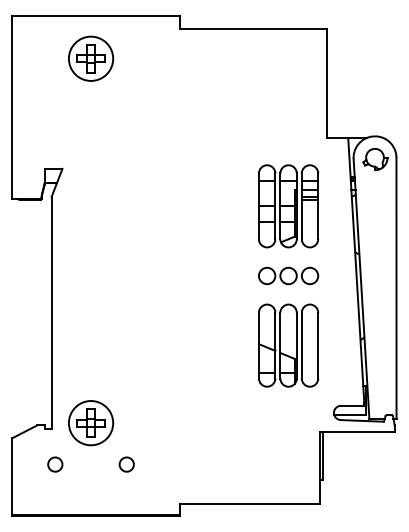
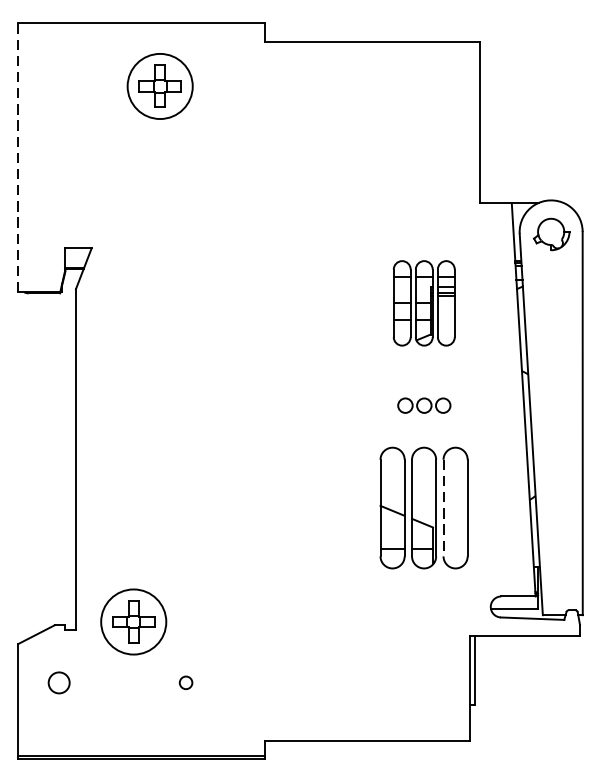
part: (91, 58) -> (160, 85), moved
line: (12, 107) -> (18, 158), solid -> dashed
part: (288, 206) -> (423, 303), size x0.7
part: (288, 275) -> (423, 404), size x0.6
line: (301, 345) -> (443, 507), solid -> dashed
circle: (55, 464) -> (59, 682), moved
circle: (126, 464) -> (185, 682), size x0.6

